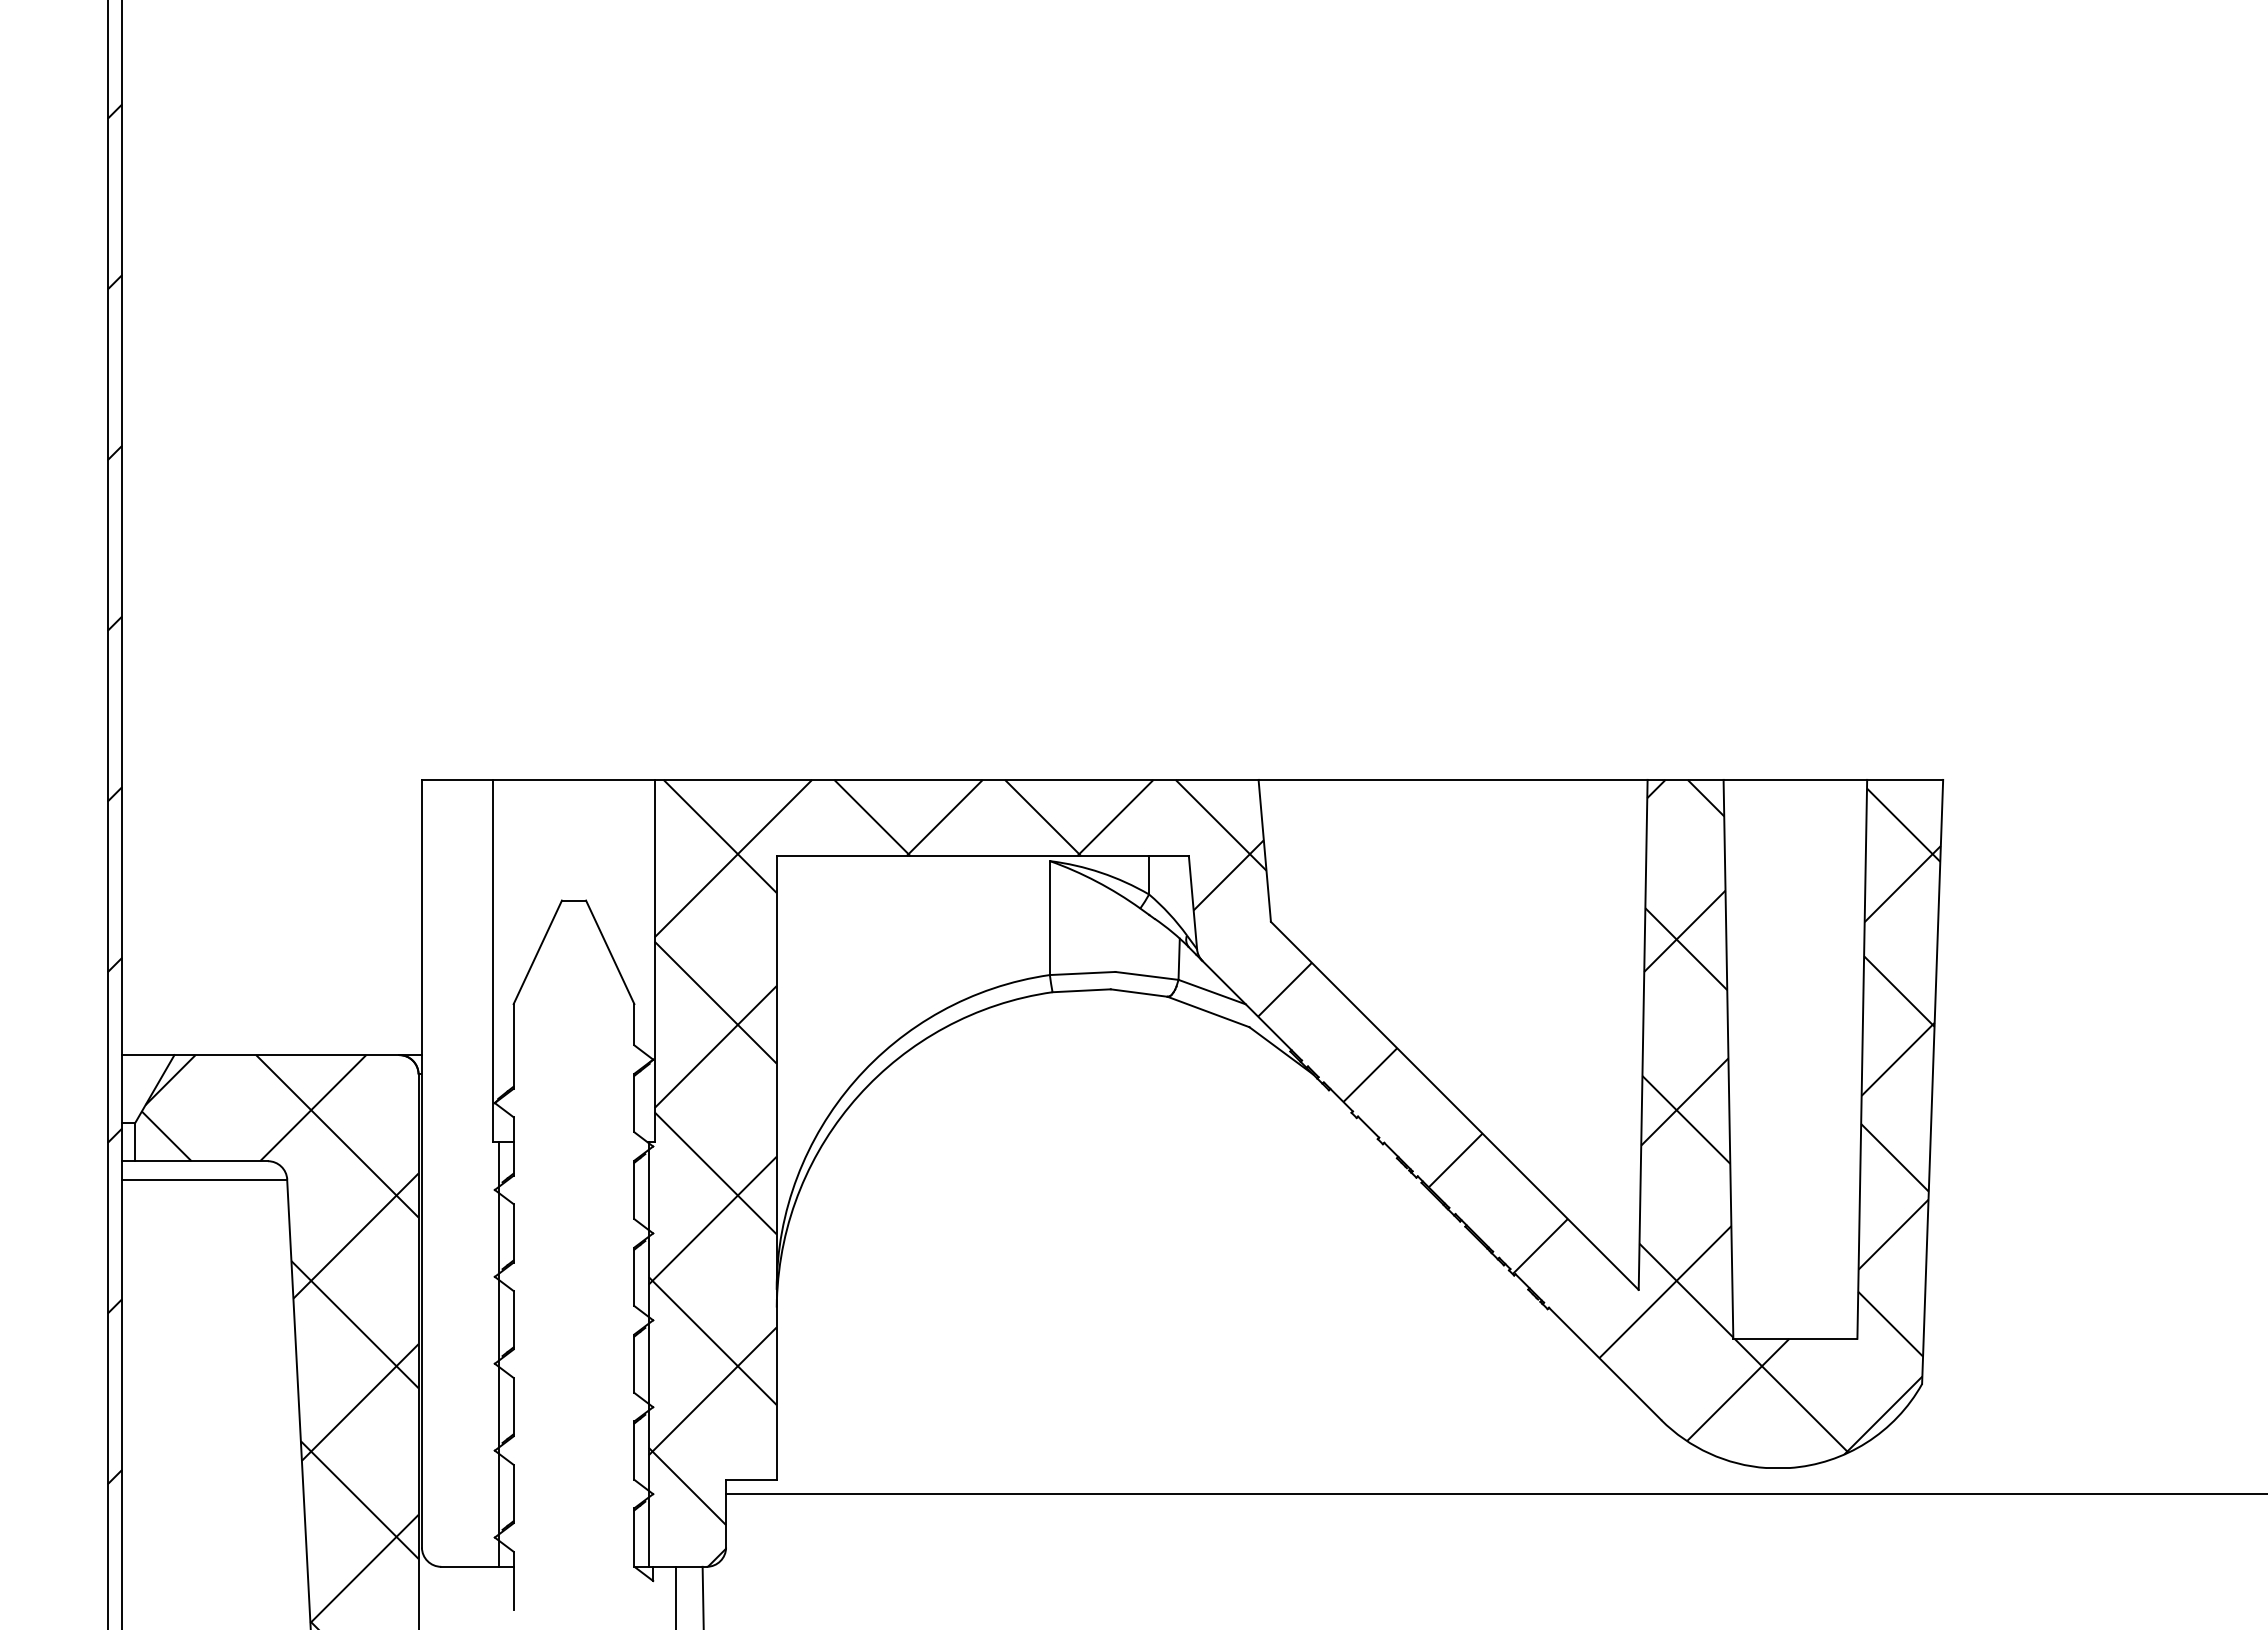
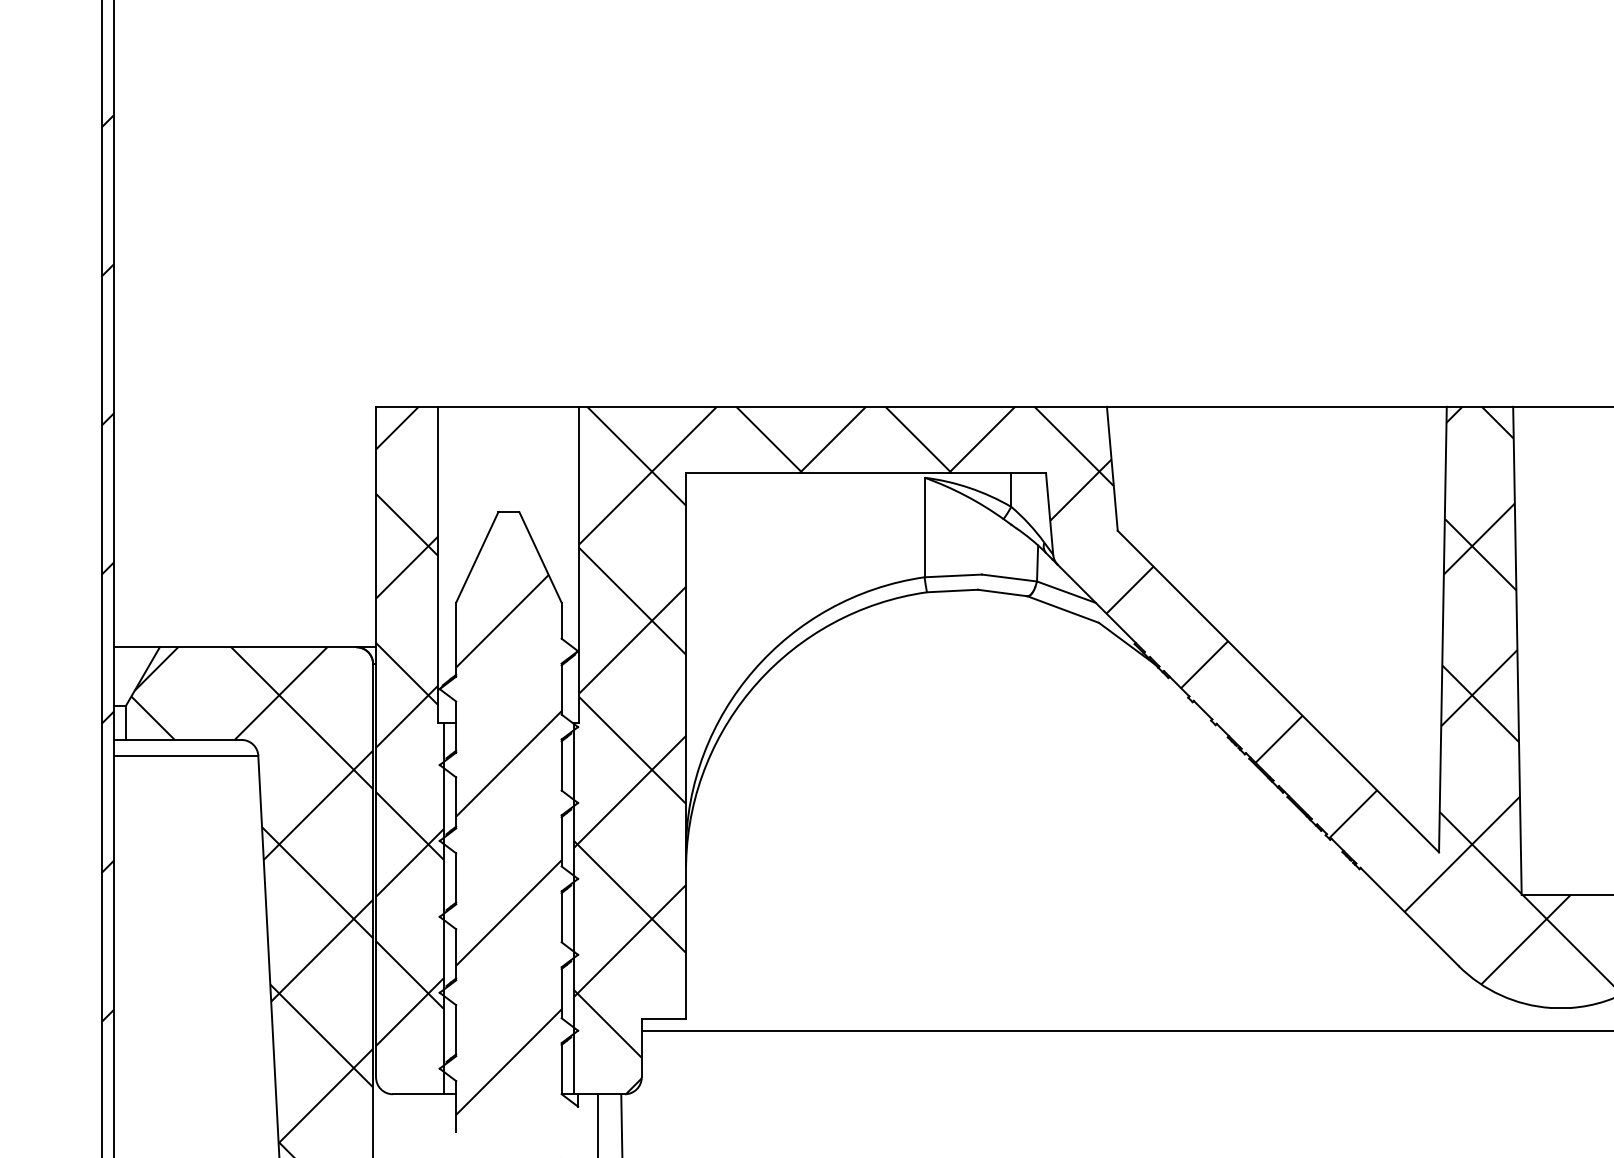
hatch: (460, 1145) -> (409, 726), added
hatch: (573, 1281) -> (508, 845), added

